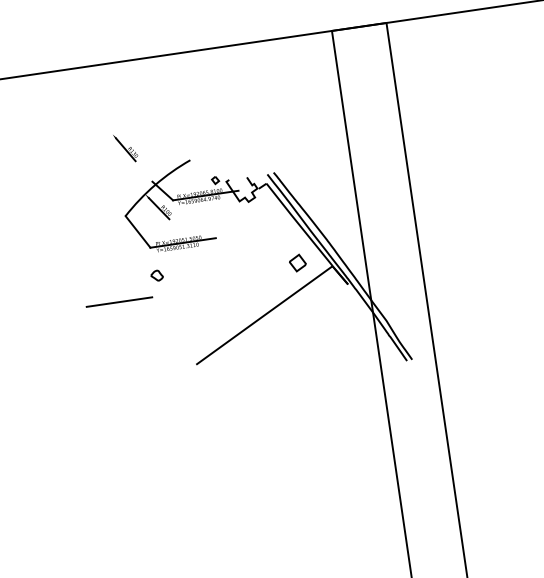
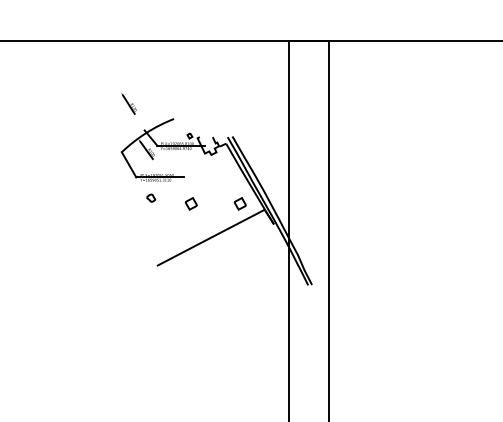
part: (229, 272) -> (190, 203), added
part: (157, 274) -> (151, 197), moved
line: (119, 302) -> (108, 213), removed

